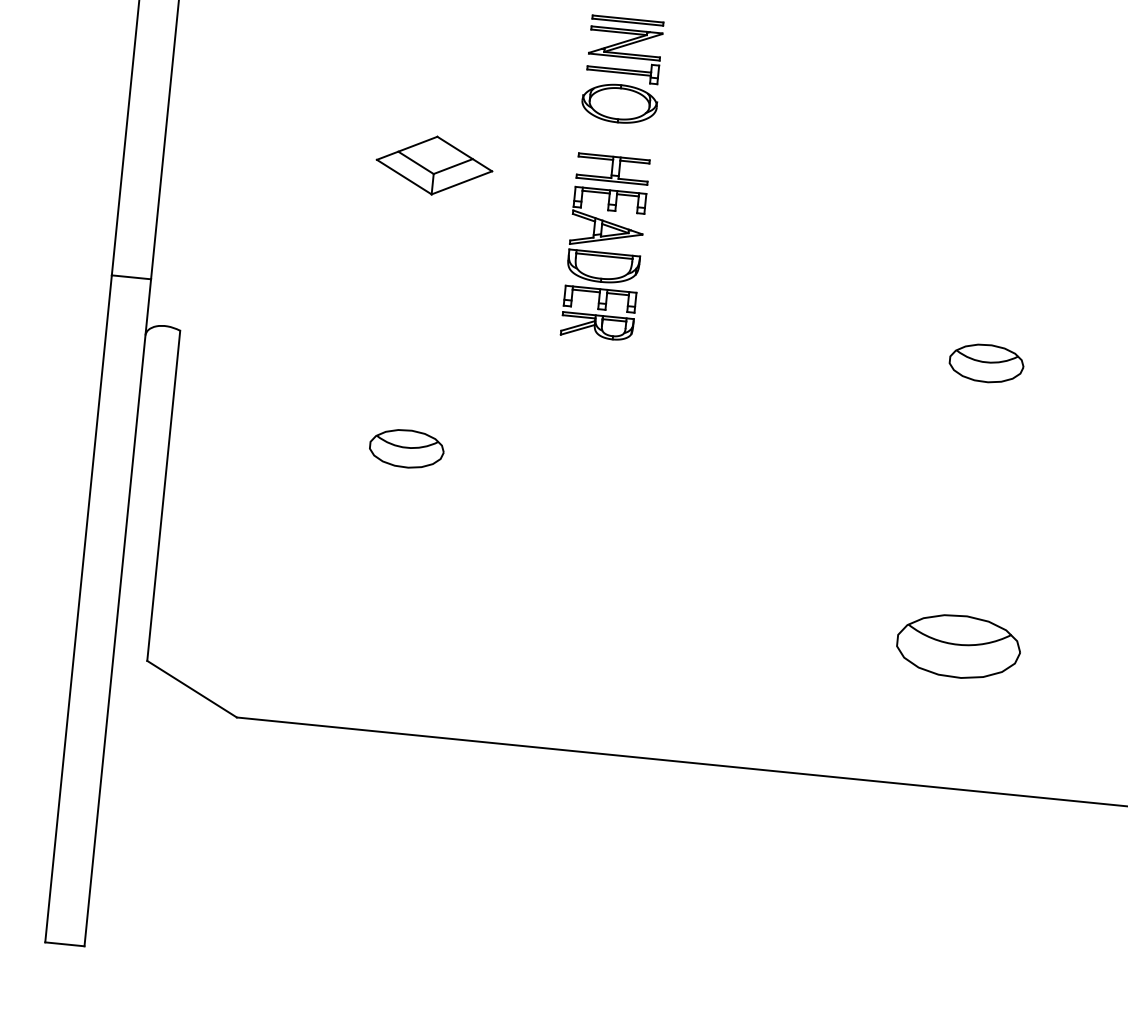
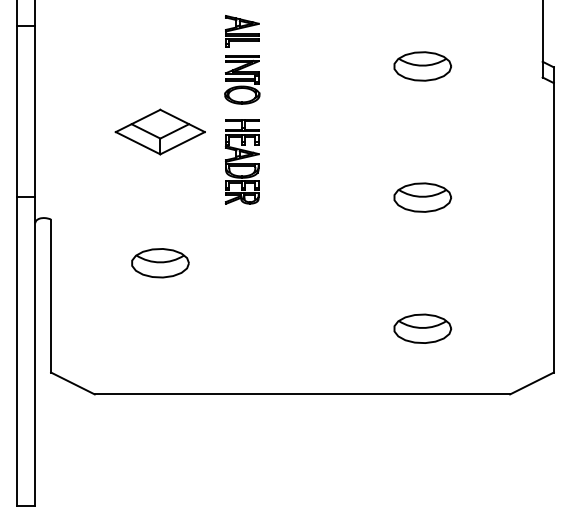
part: (1014, 80) -> (422, 66), added
part: (433, 164) -> (159, 131), size x1.67
part: (986, 363) -> (422, 197), size x1.67
part: (406, 449) -> (160, 263), size x1.67

